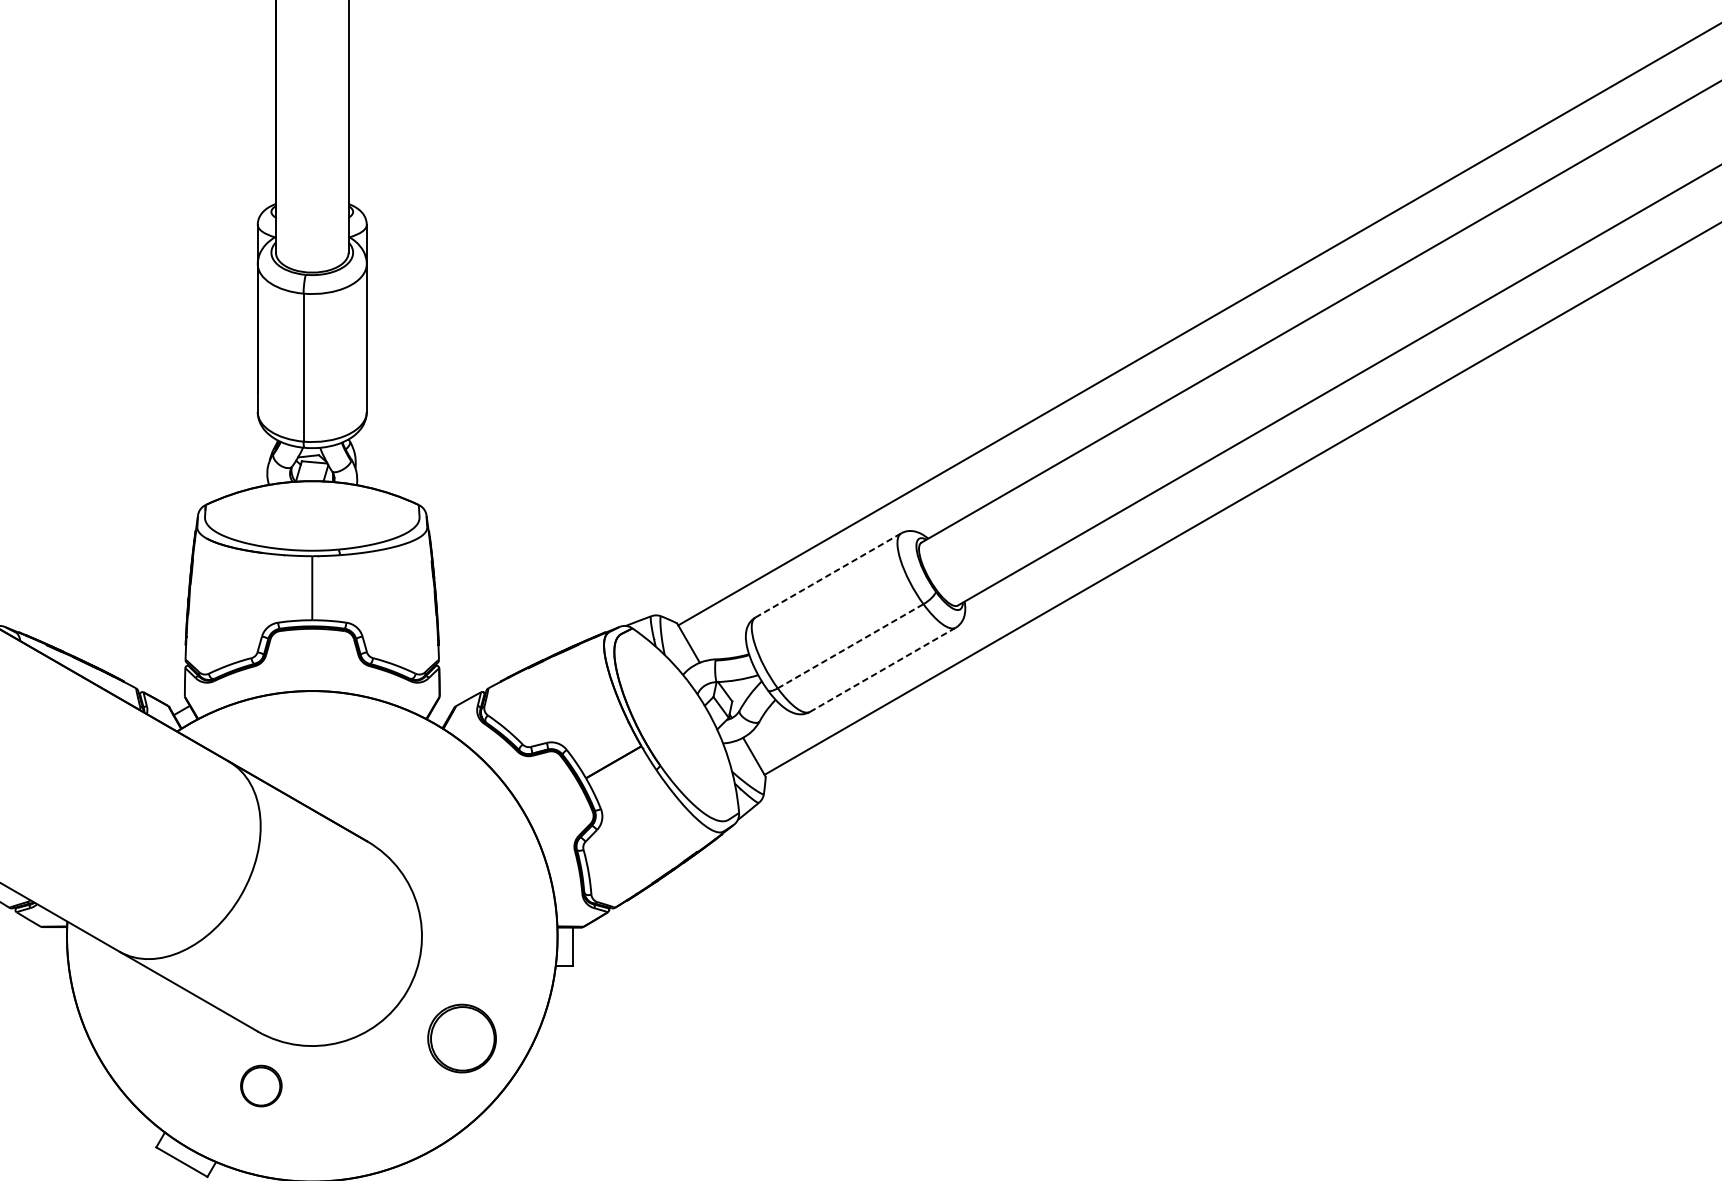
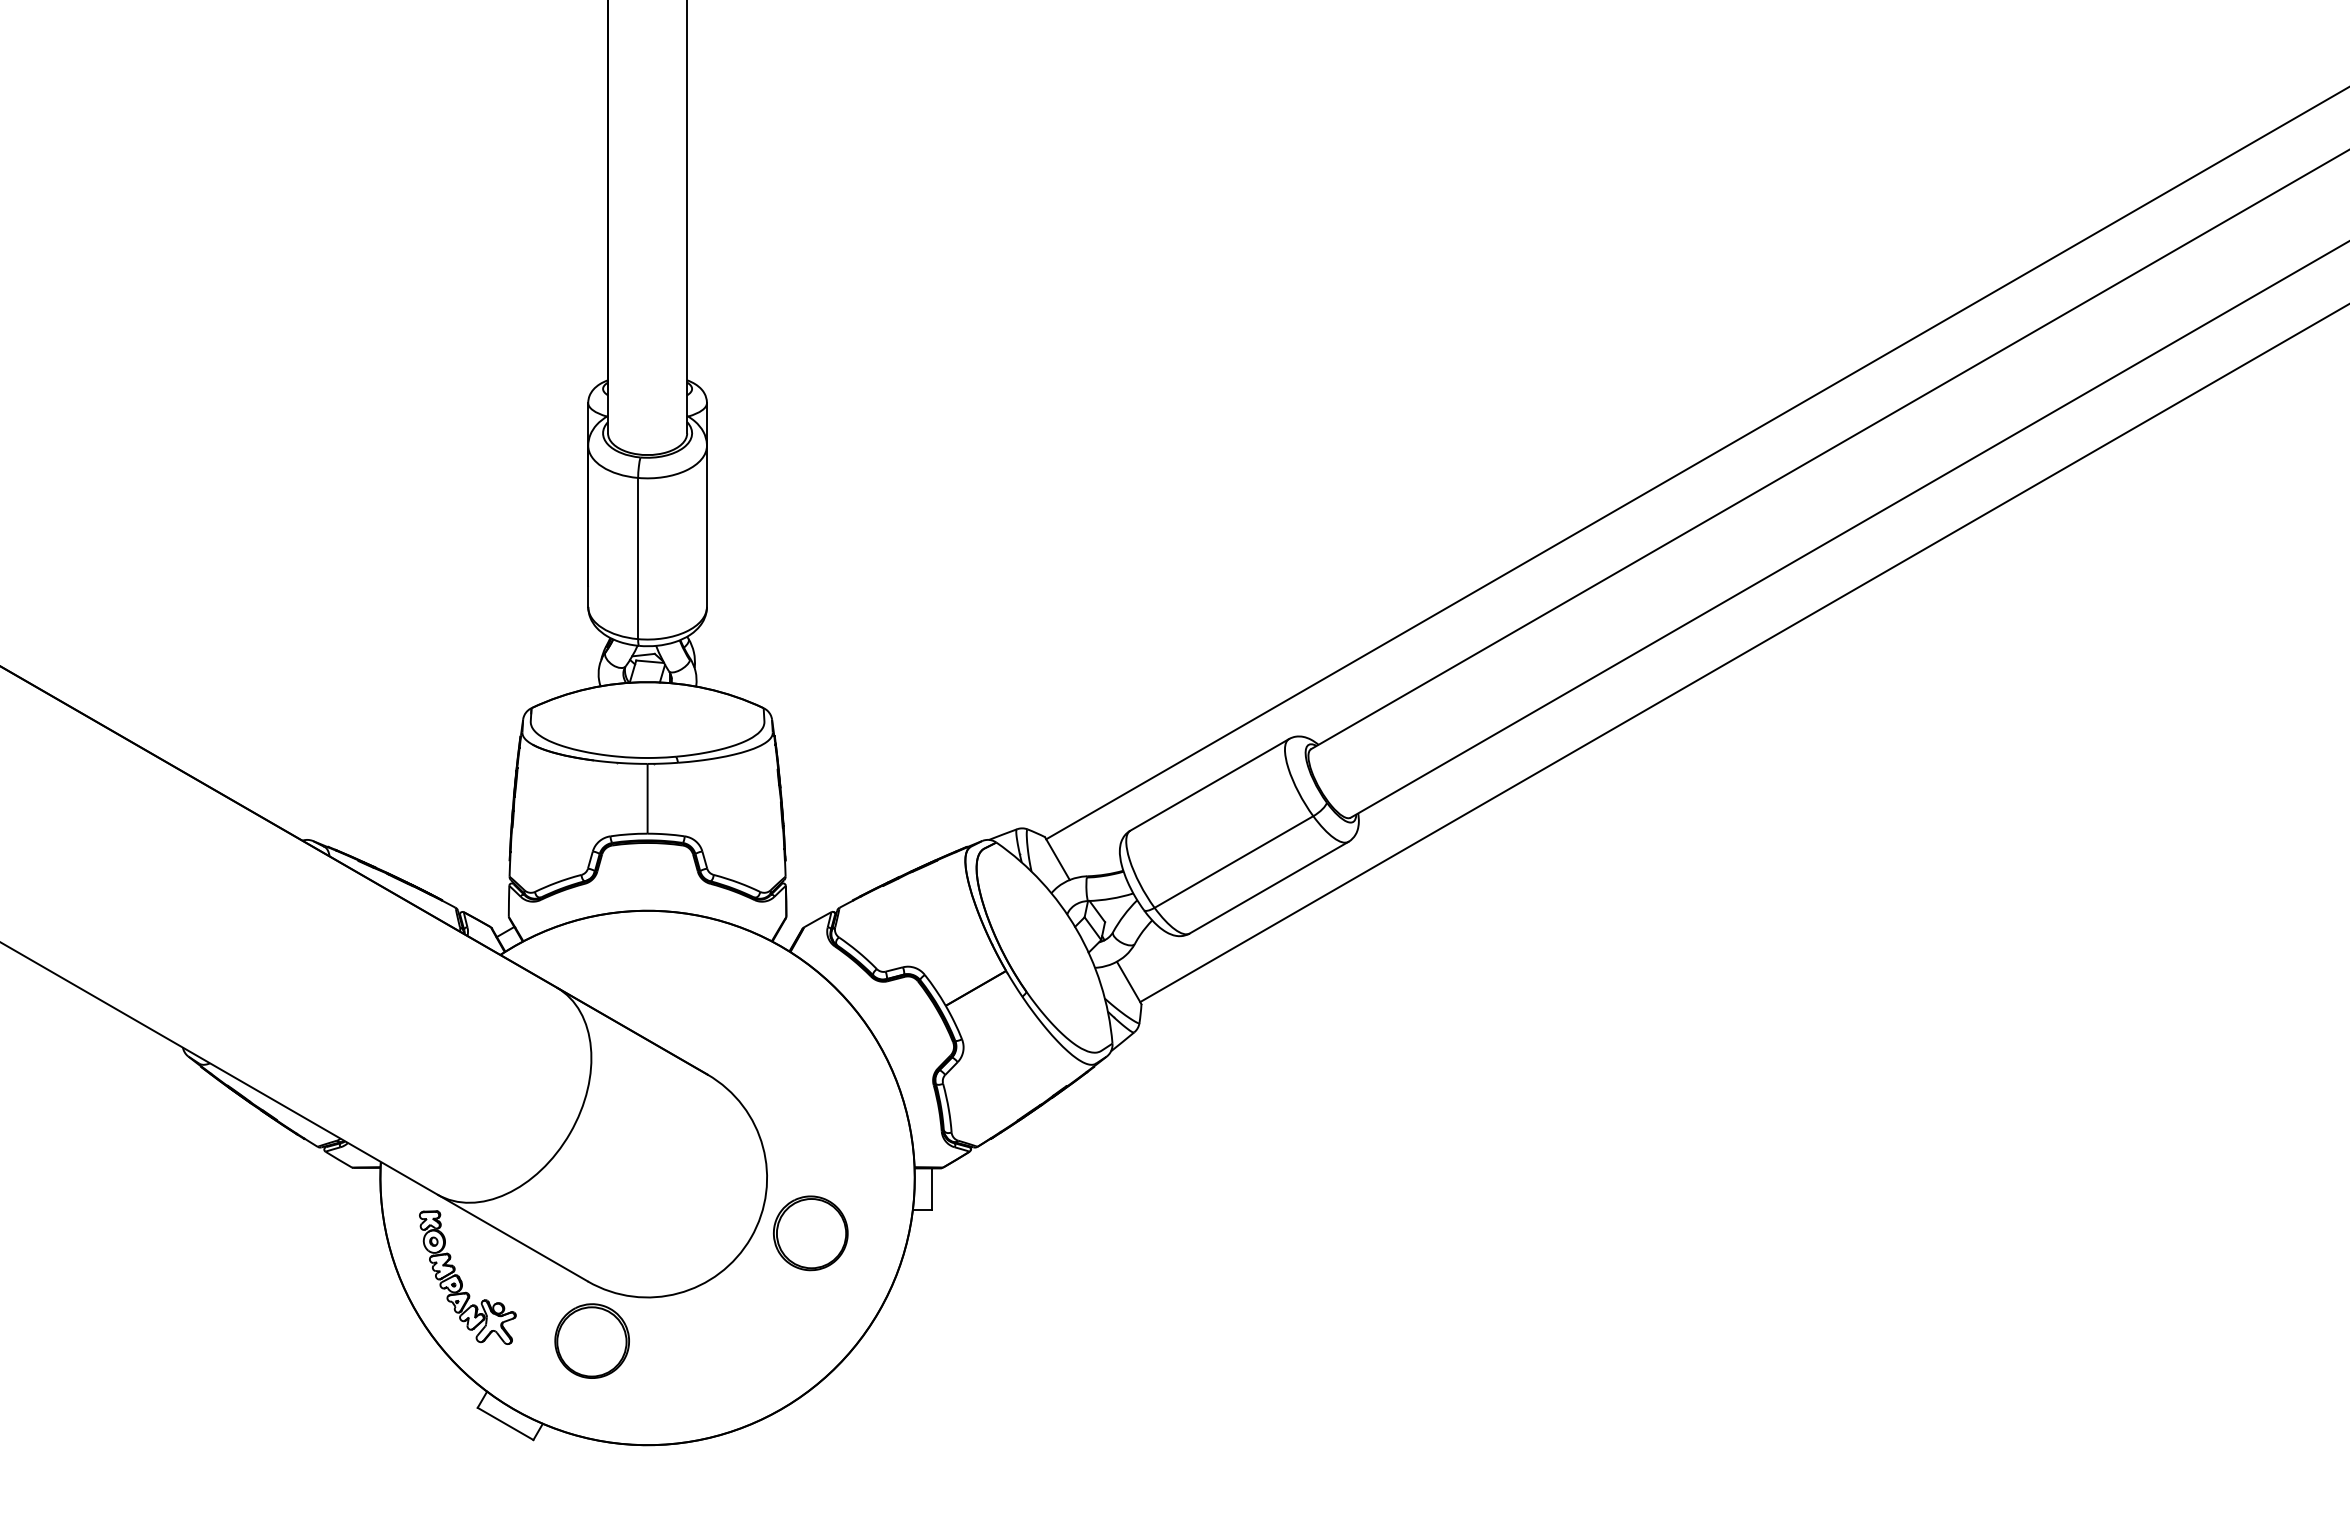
line: (828, 575) -> (1209, 784), dashed -> solid
line: (850, 646) -> (1233, 862), dashed -> solid
line: (883, 669) -> (1269, 887), dashed -> solid
part: (141, 1029) -> (461, 1279), added
part: (461, 1038) -> (810, 1233), moved
part: (260, 1085) -> (591, 1340), size x1.67

